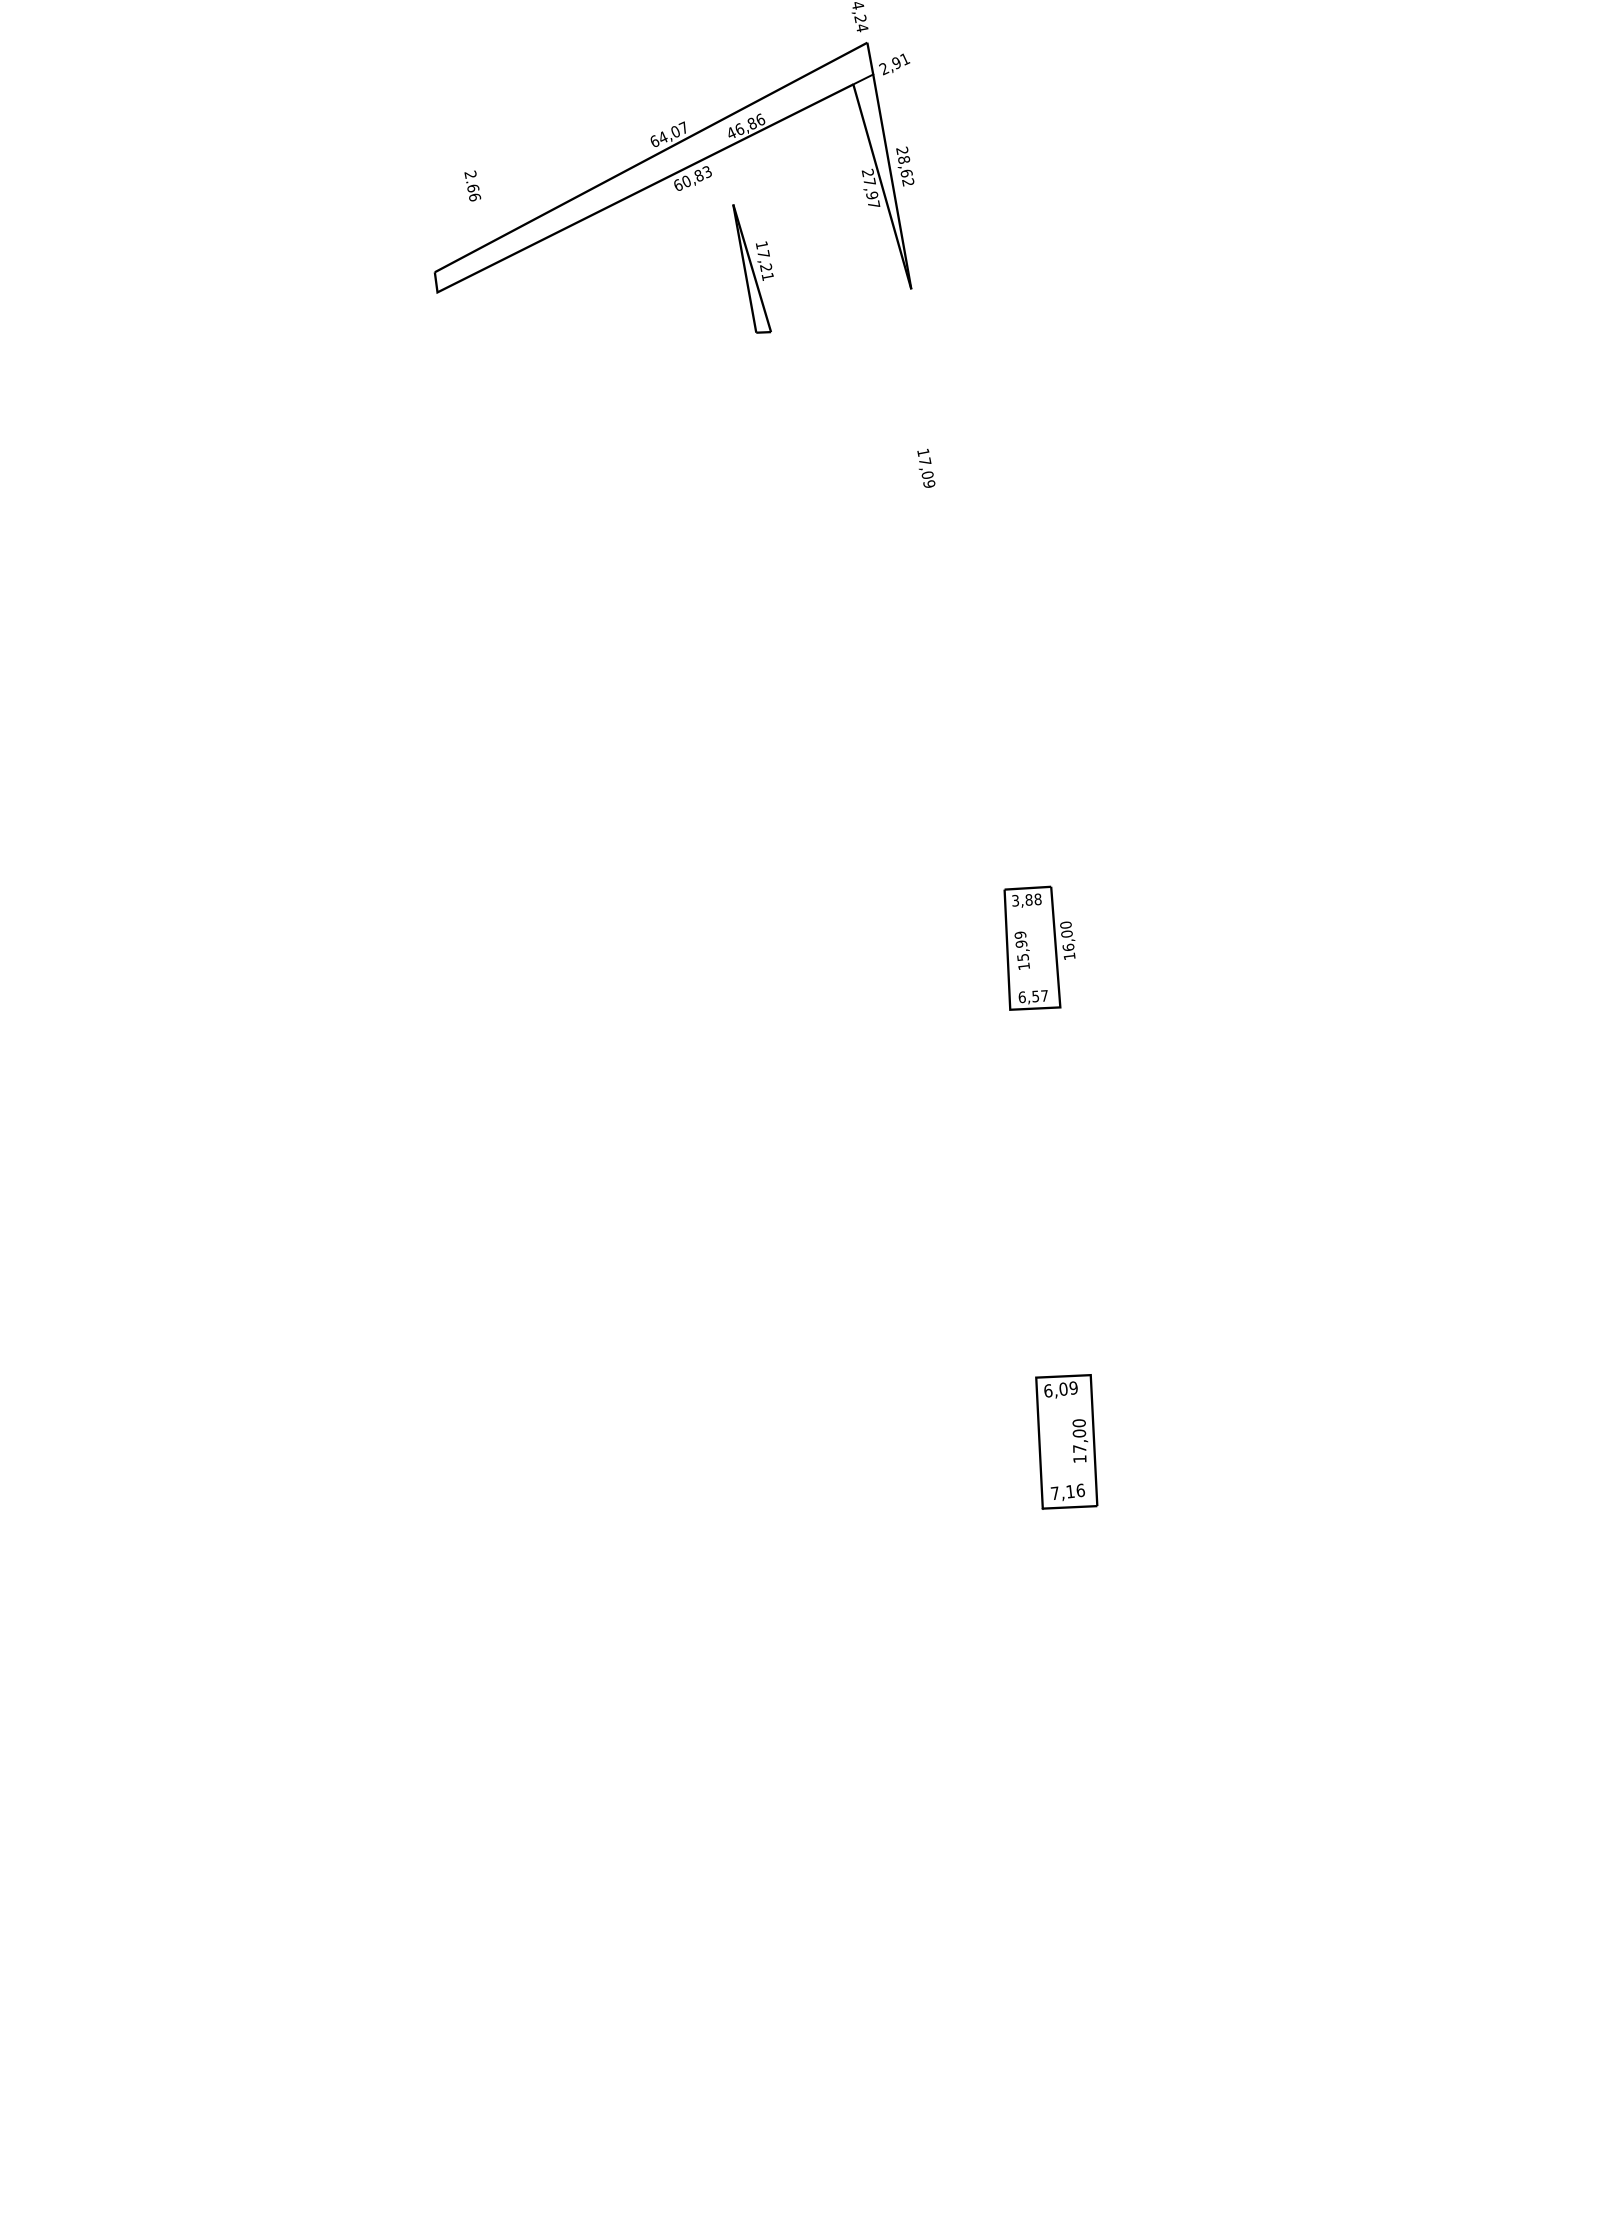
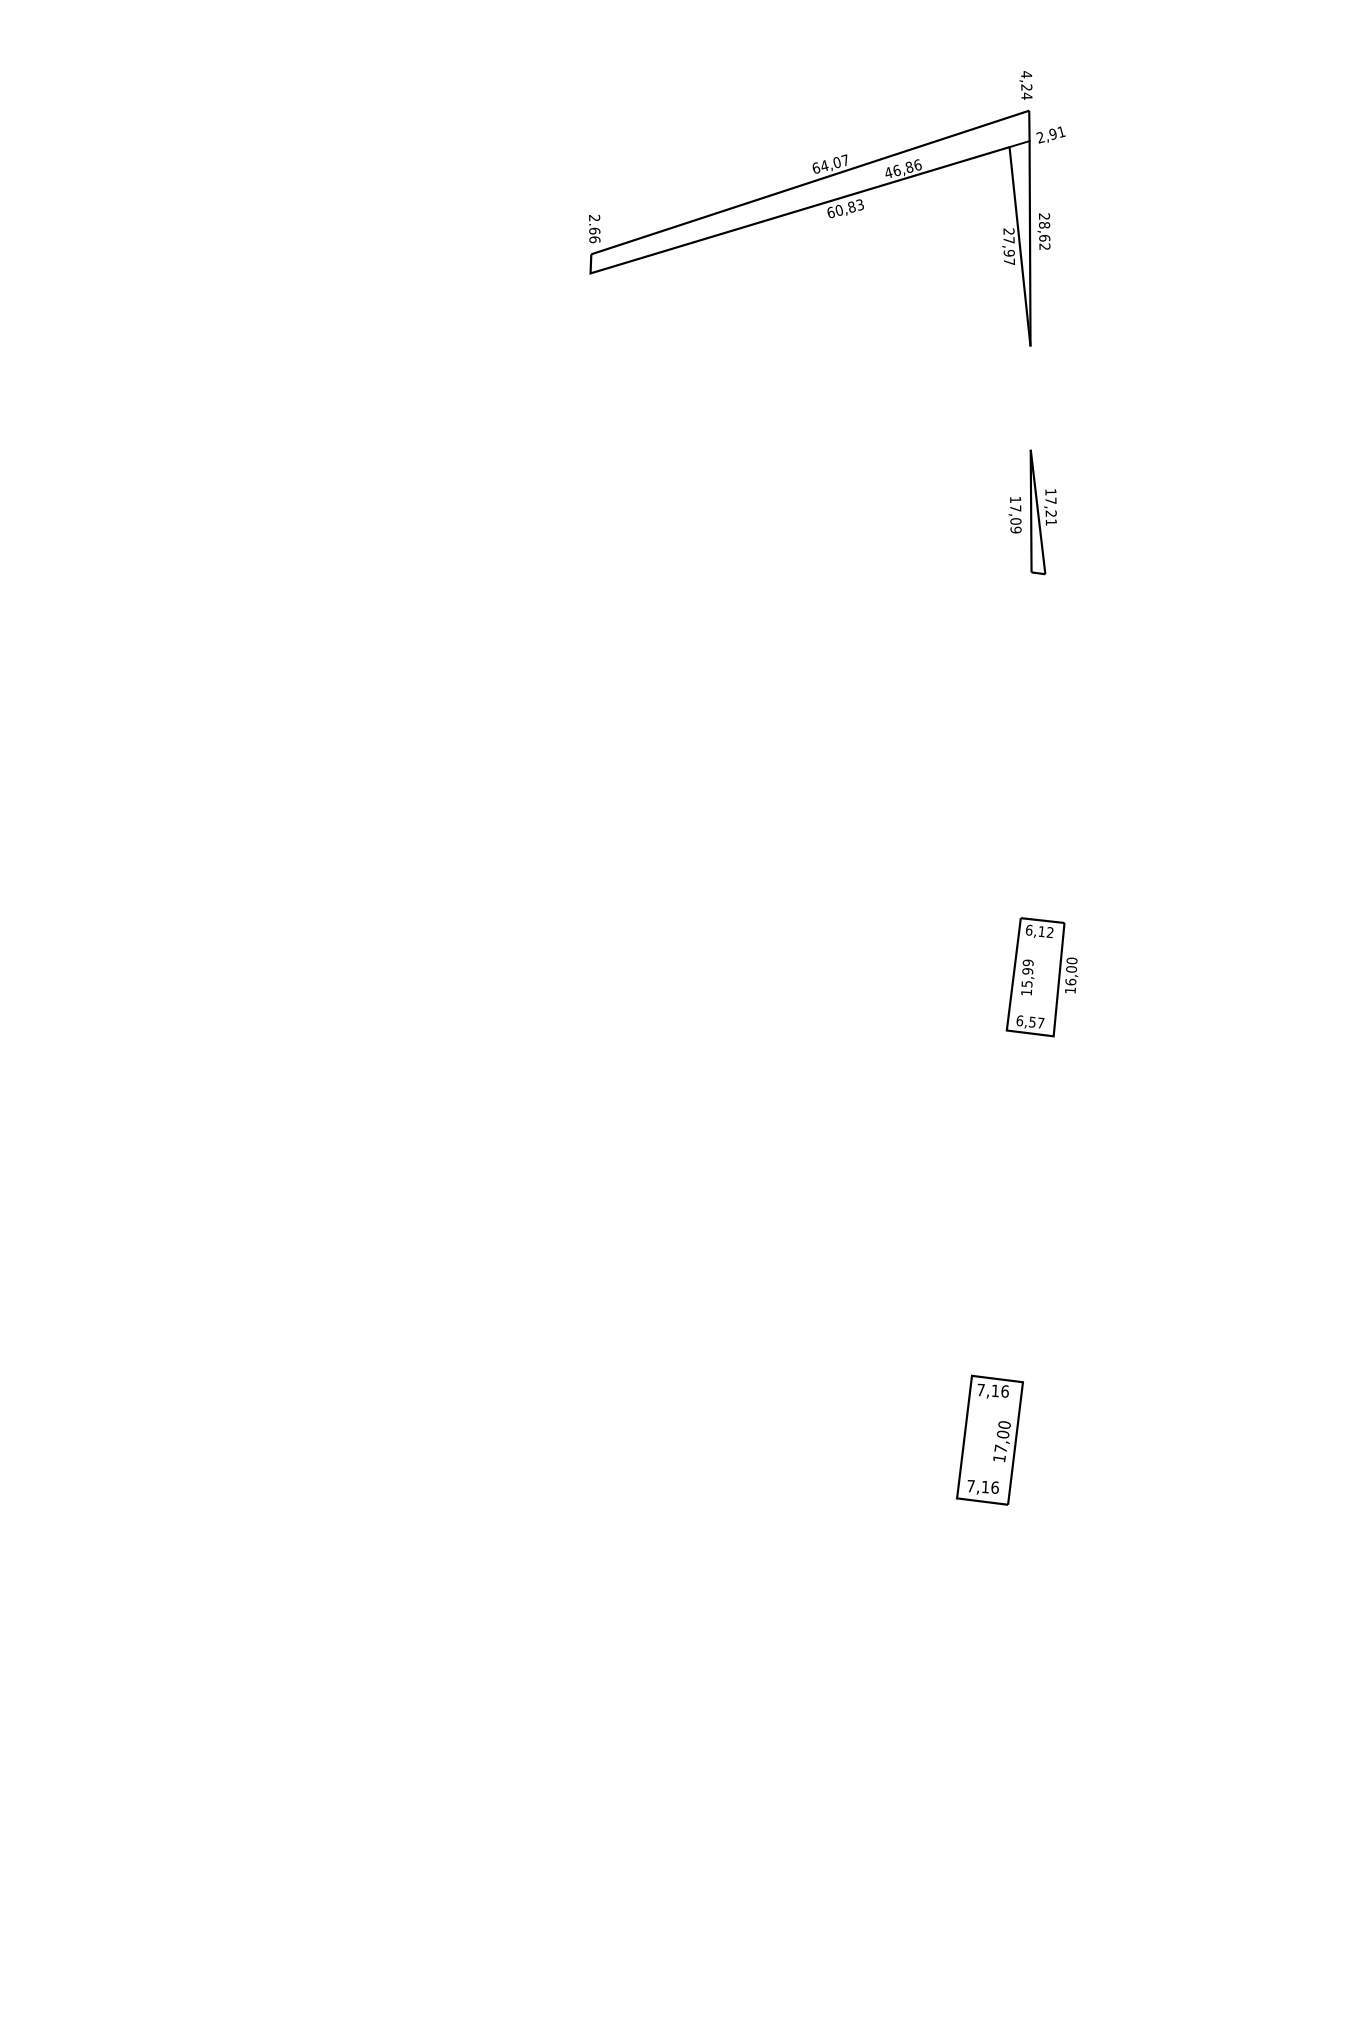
text: (472, 185) -> (594, 228), moved
text: (752, 268) -> (1038, 512), moved
text: (1026, 899) -> (1039, 930), 3,88 -> 6,12
text: (1060, 1389) -> (992, 1390), 6,09 -> 7,16

